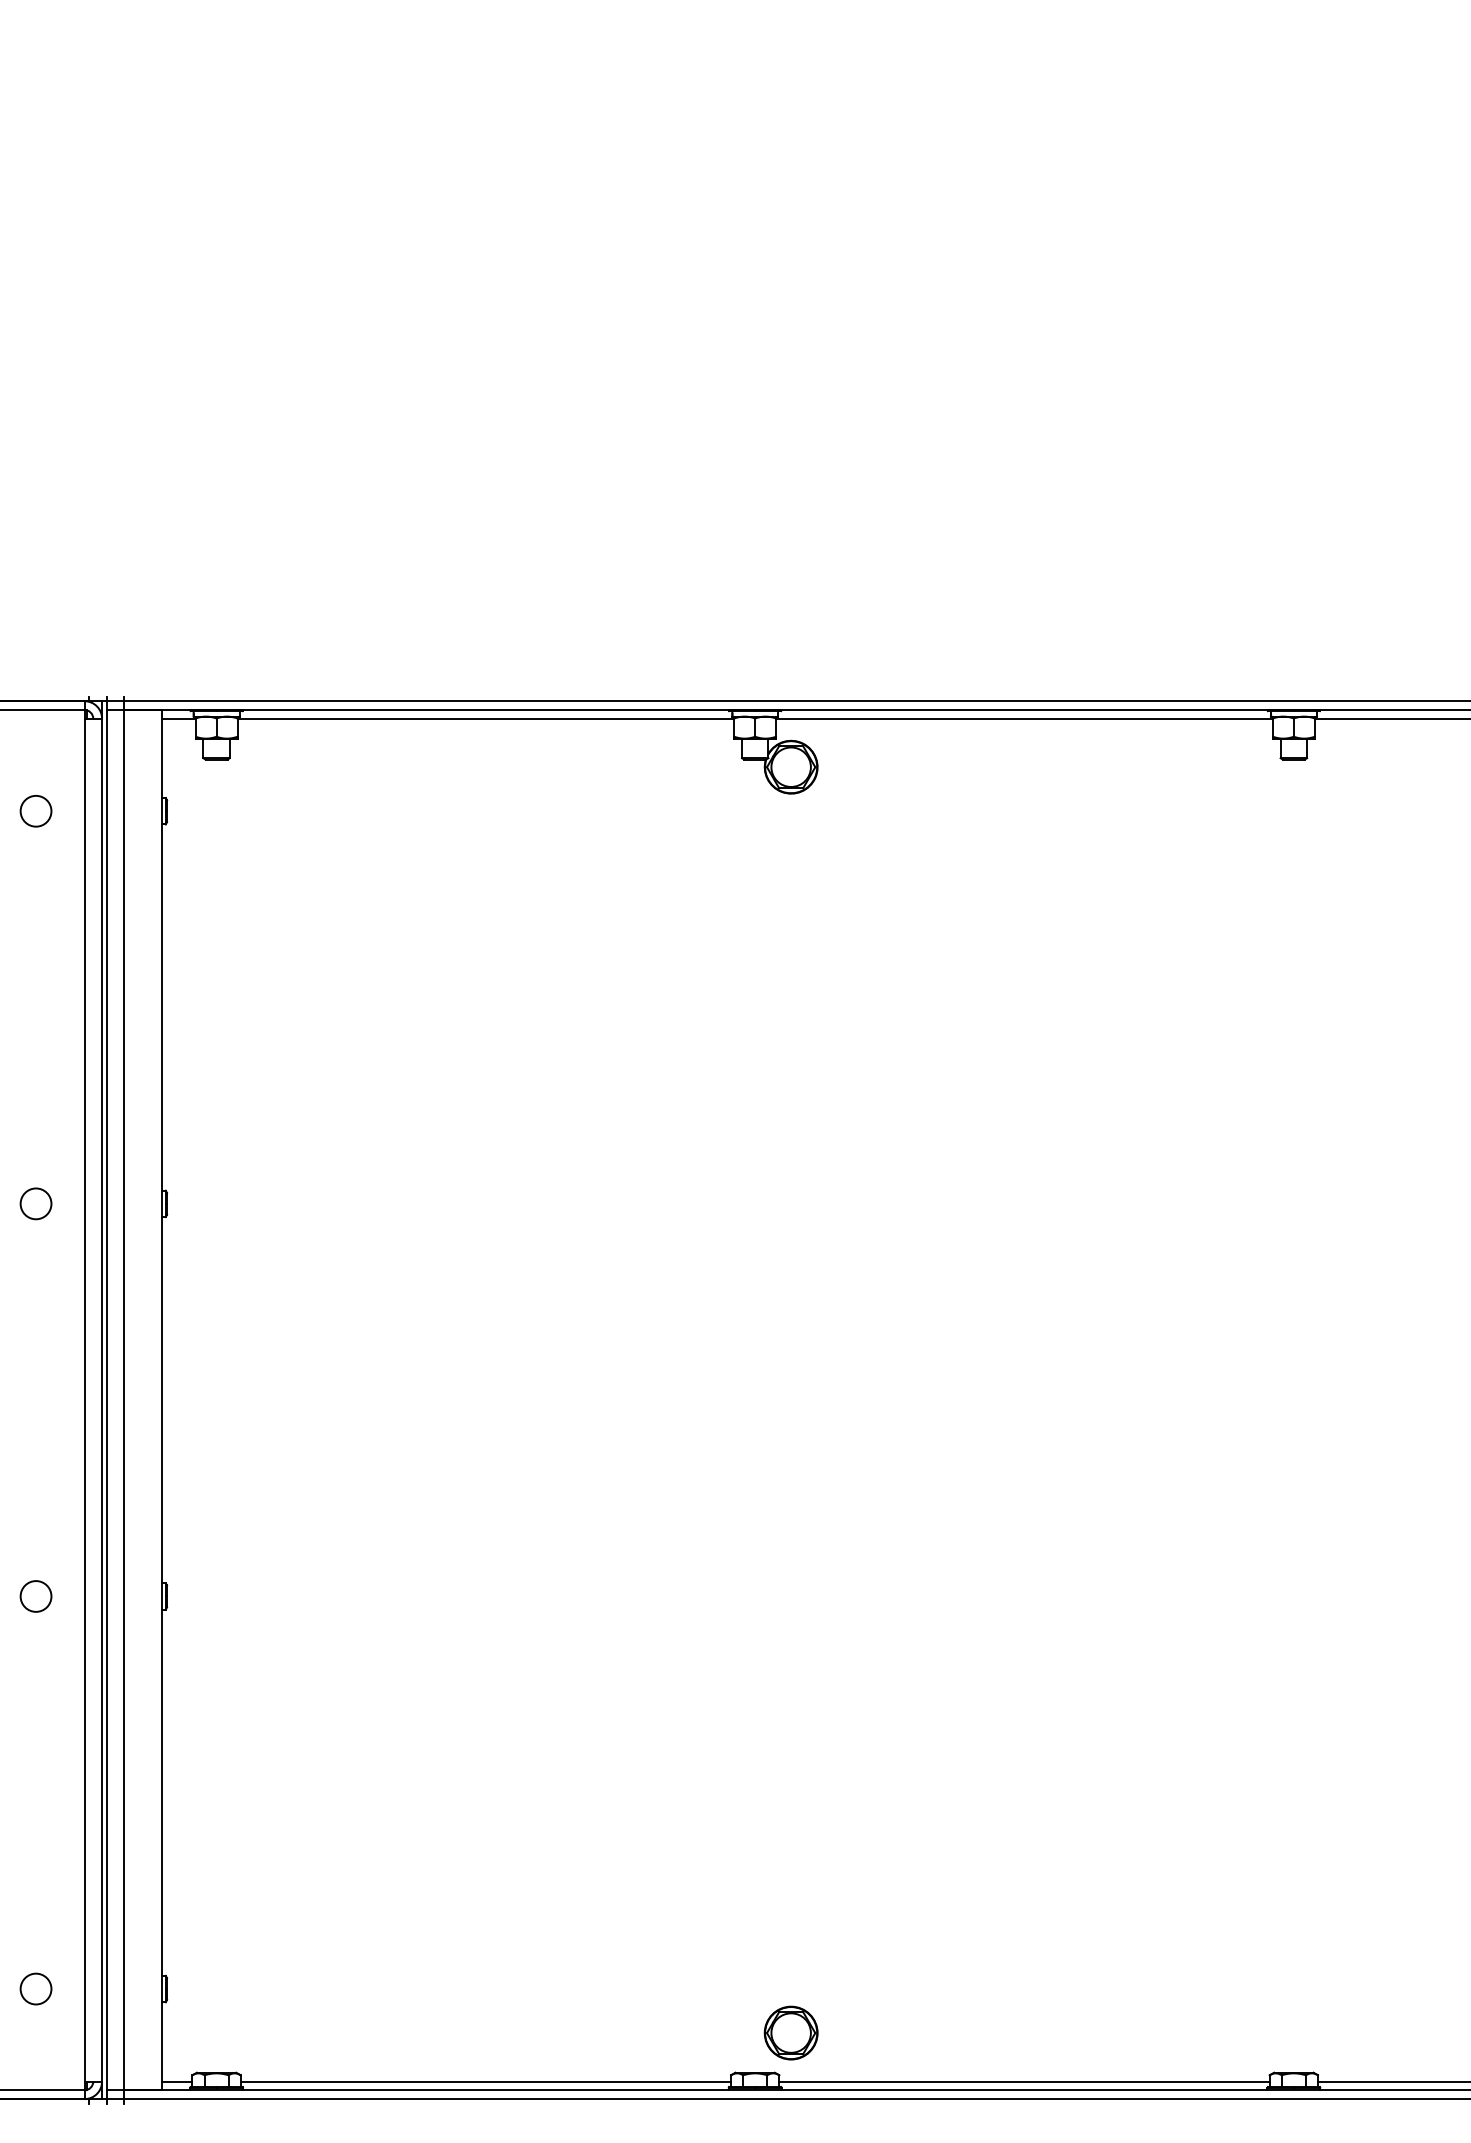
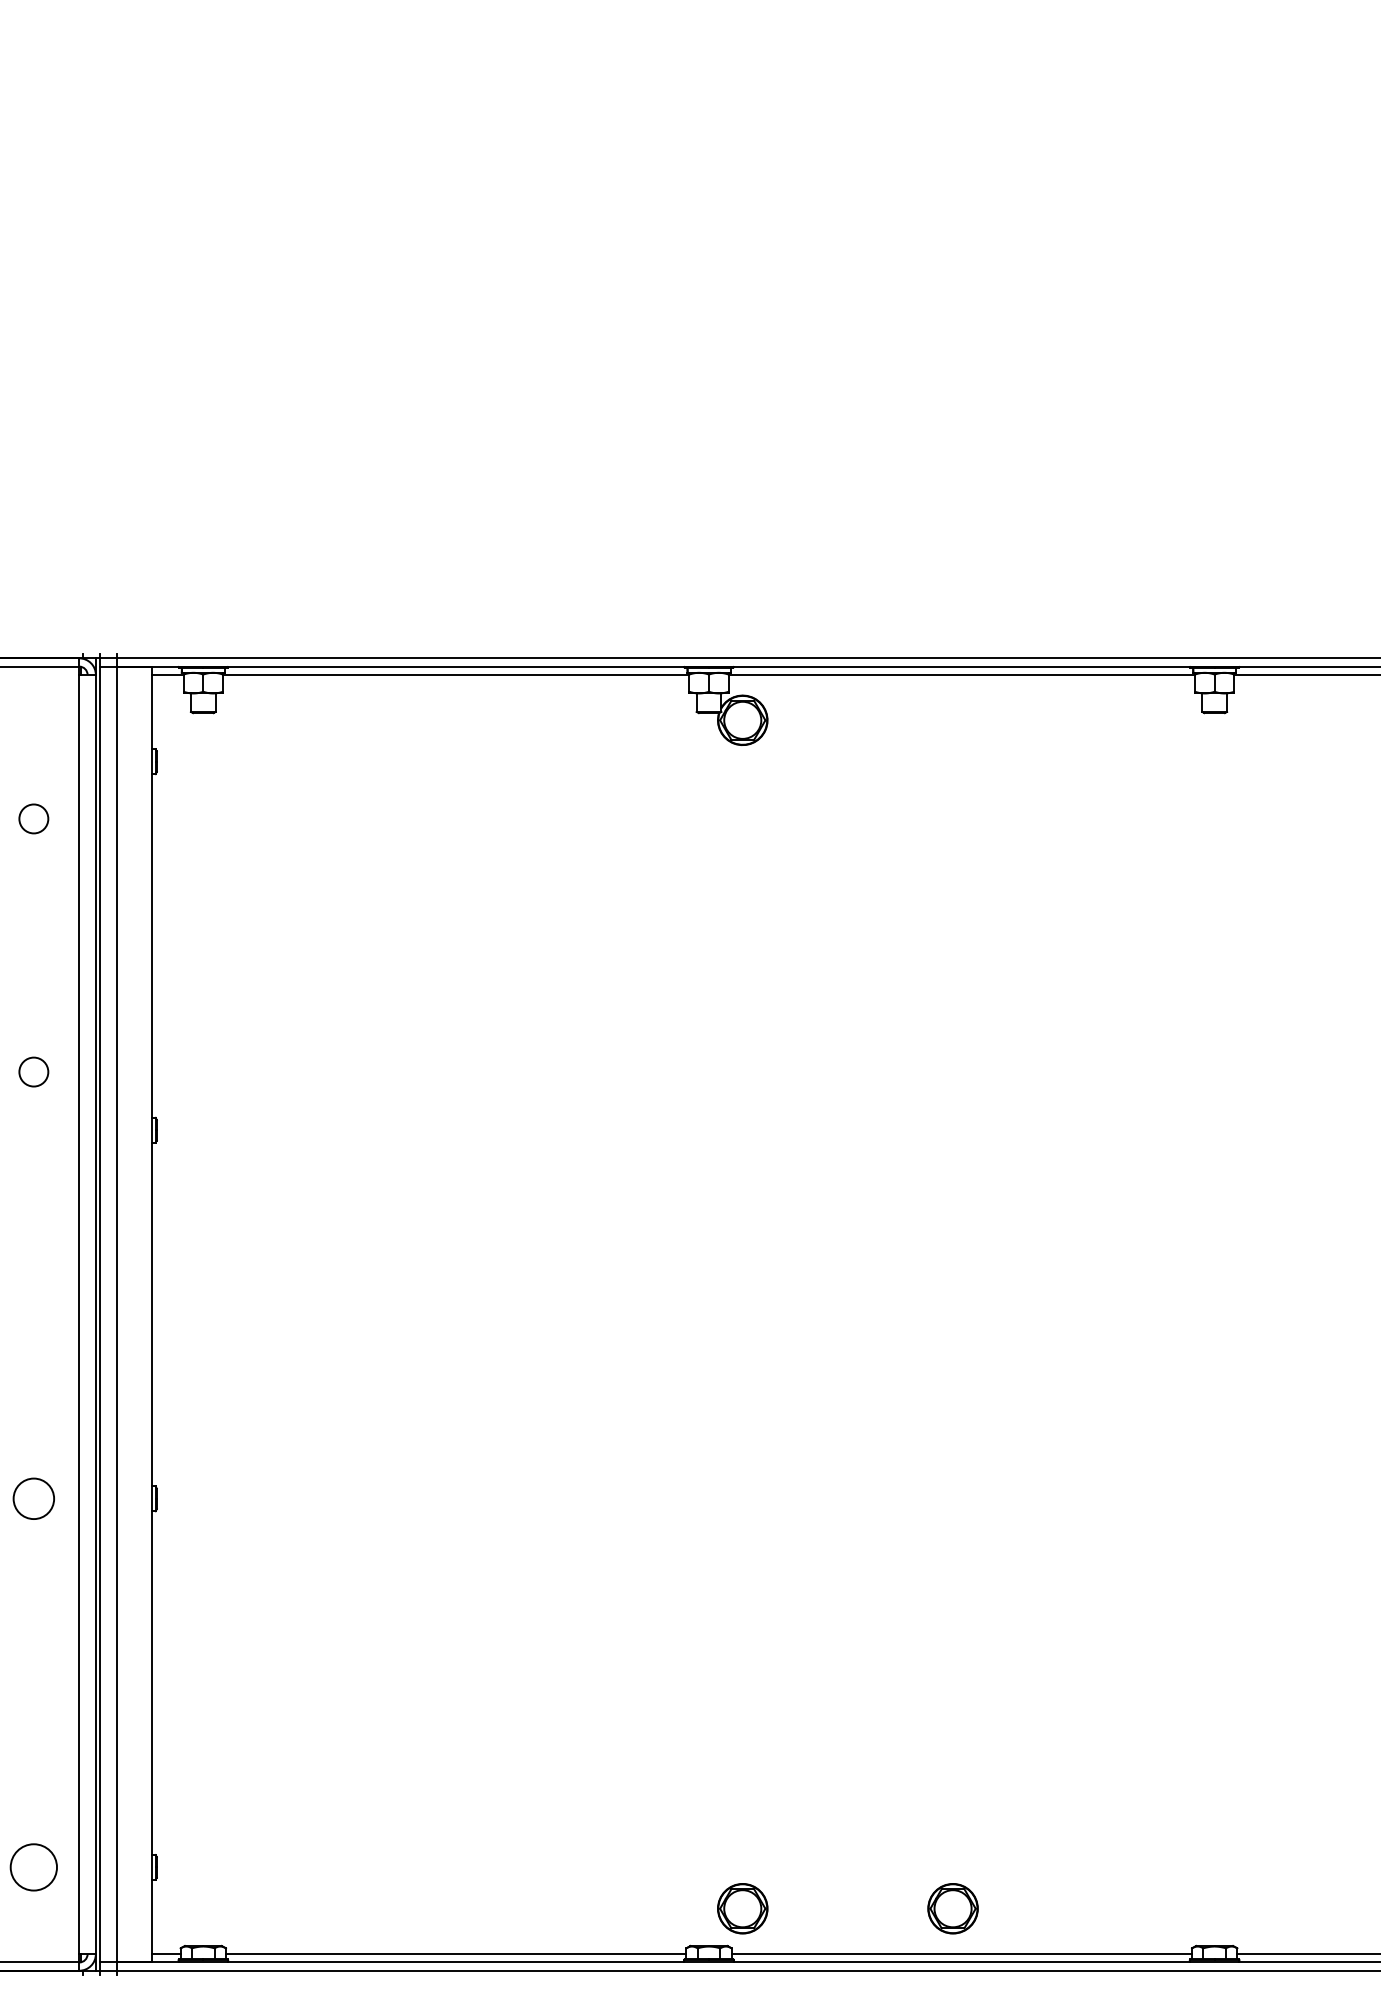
circle: (35, 811) -> (33, 819), moved
circle: (35, 1203) -> (33, 1071), moved
circle: (35, 1596) -> (33, 1498), size x1.4
circle: (35, 1988) -> (33, 1866), size x1.6
part: (1014, 2032) -> (952, 1908), added

